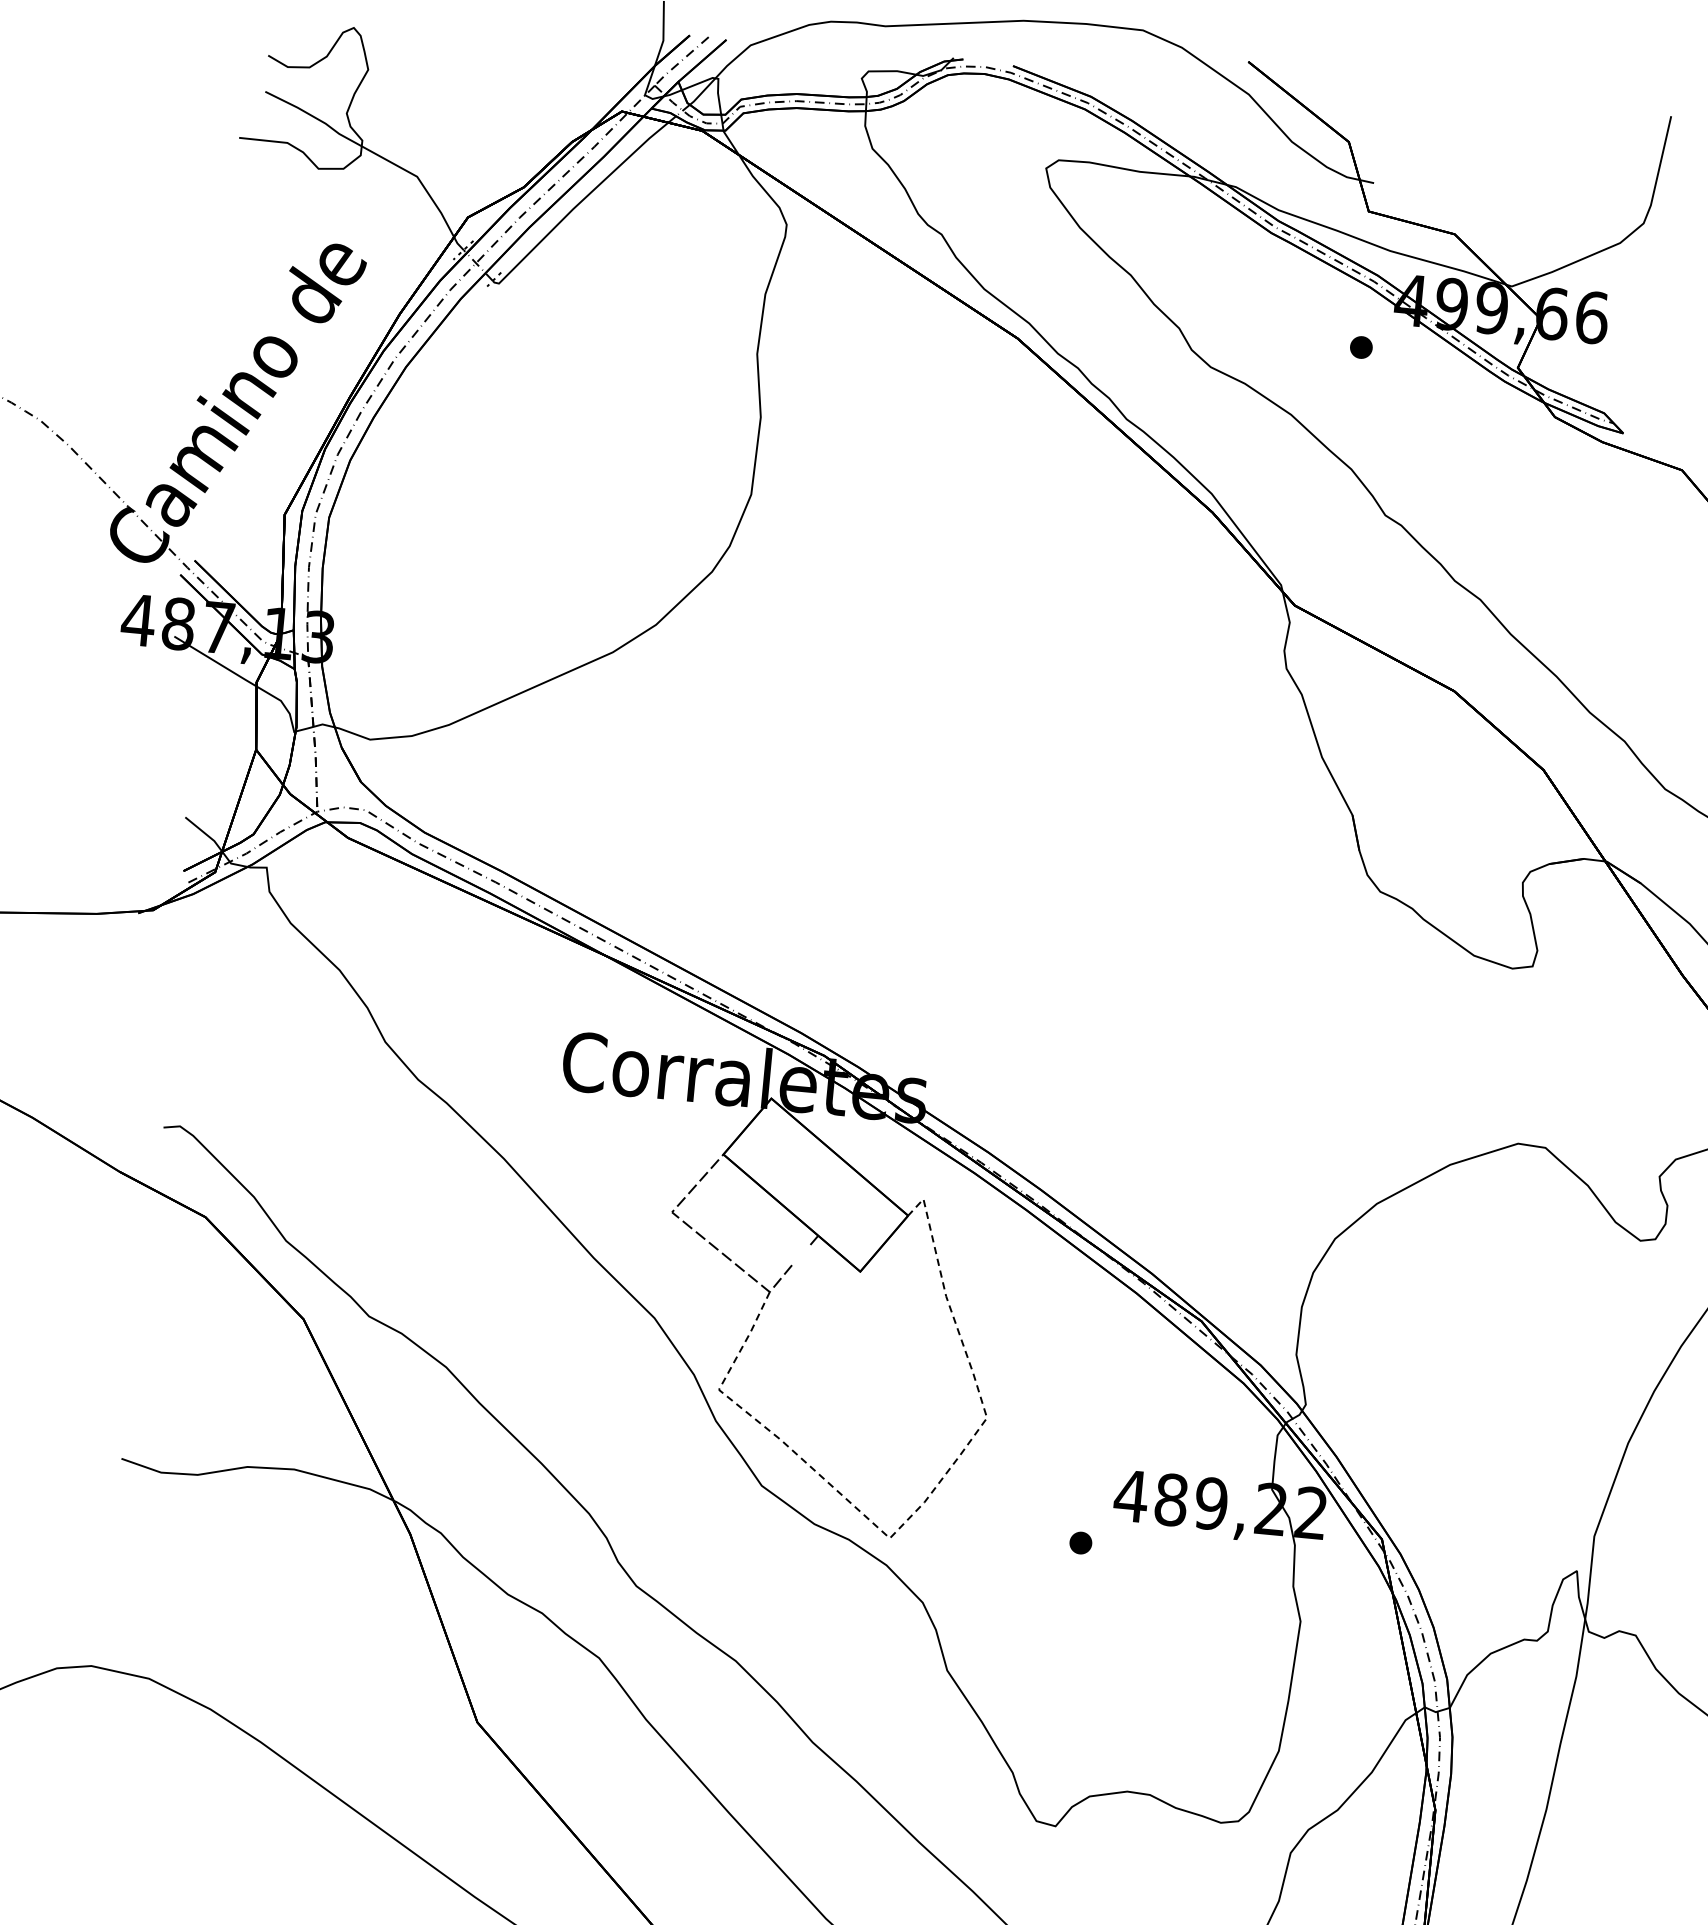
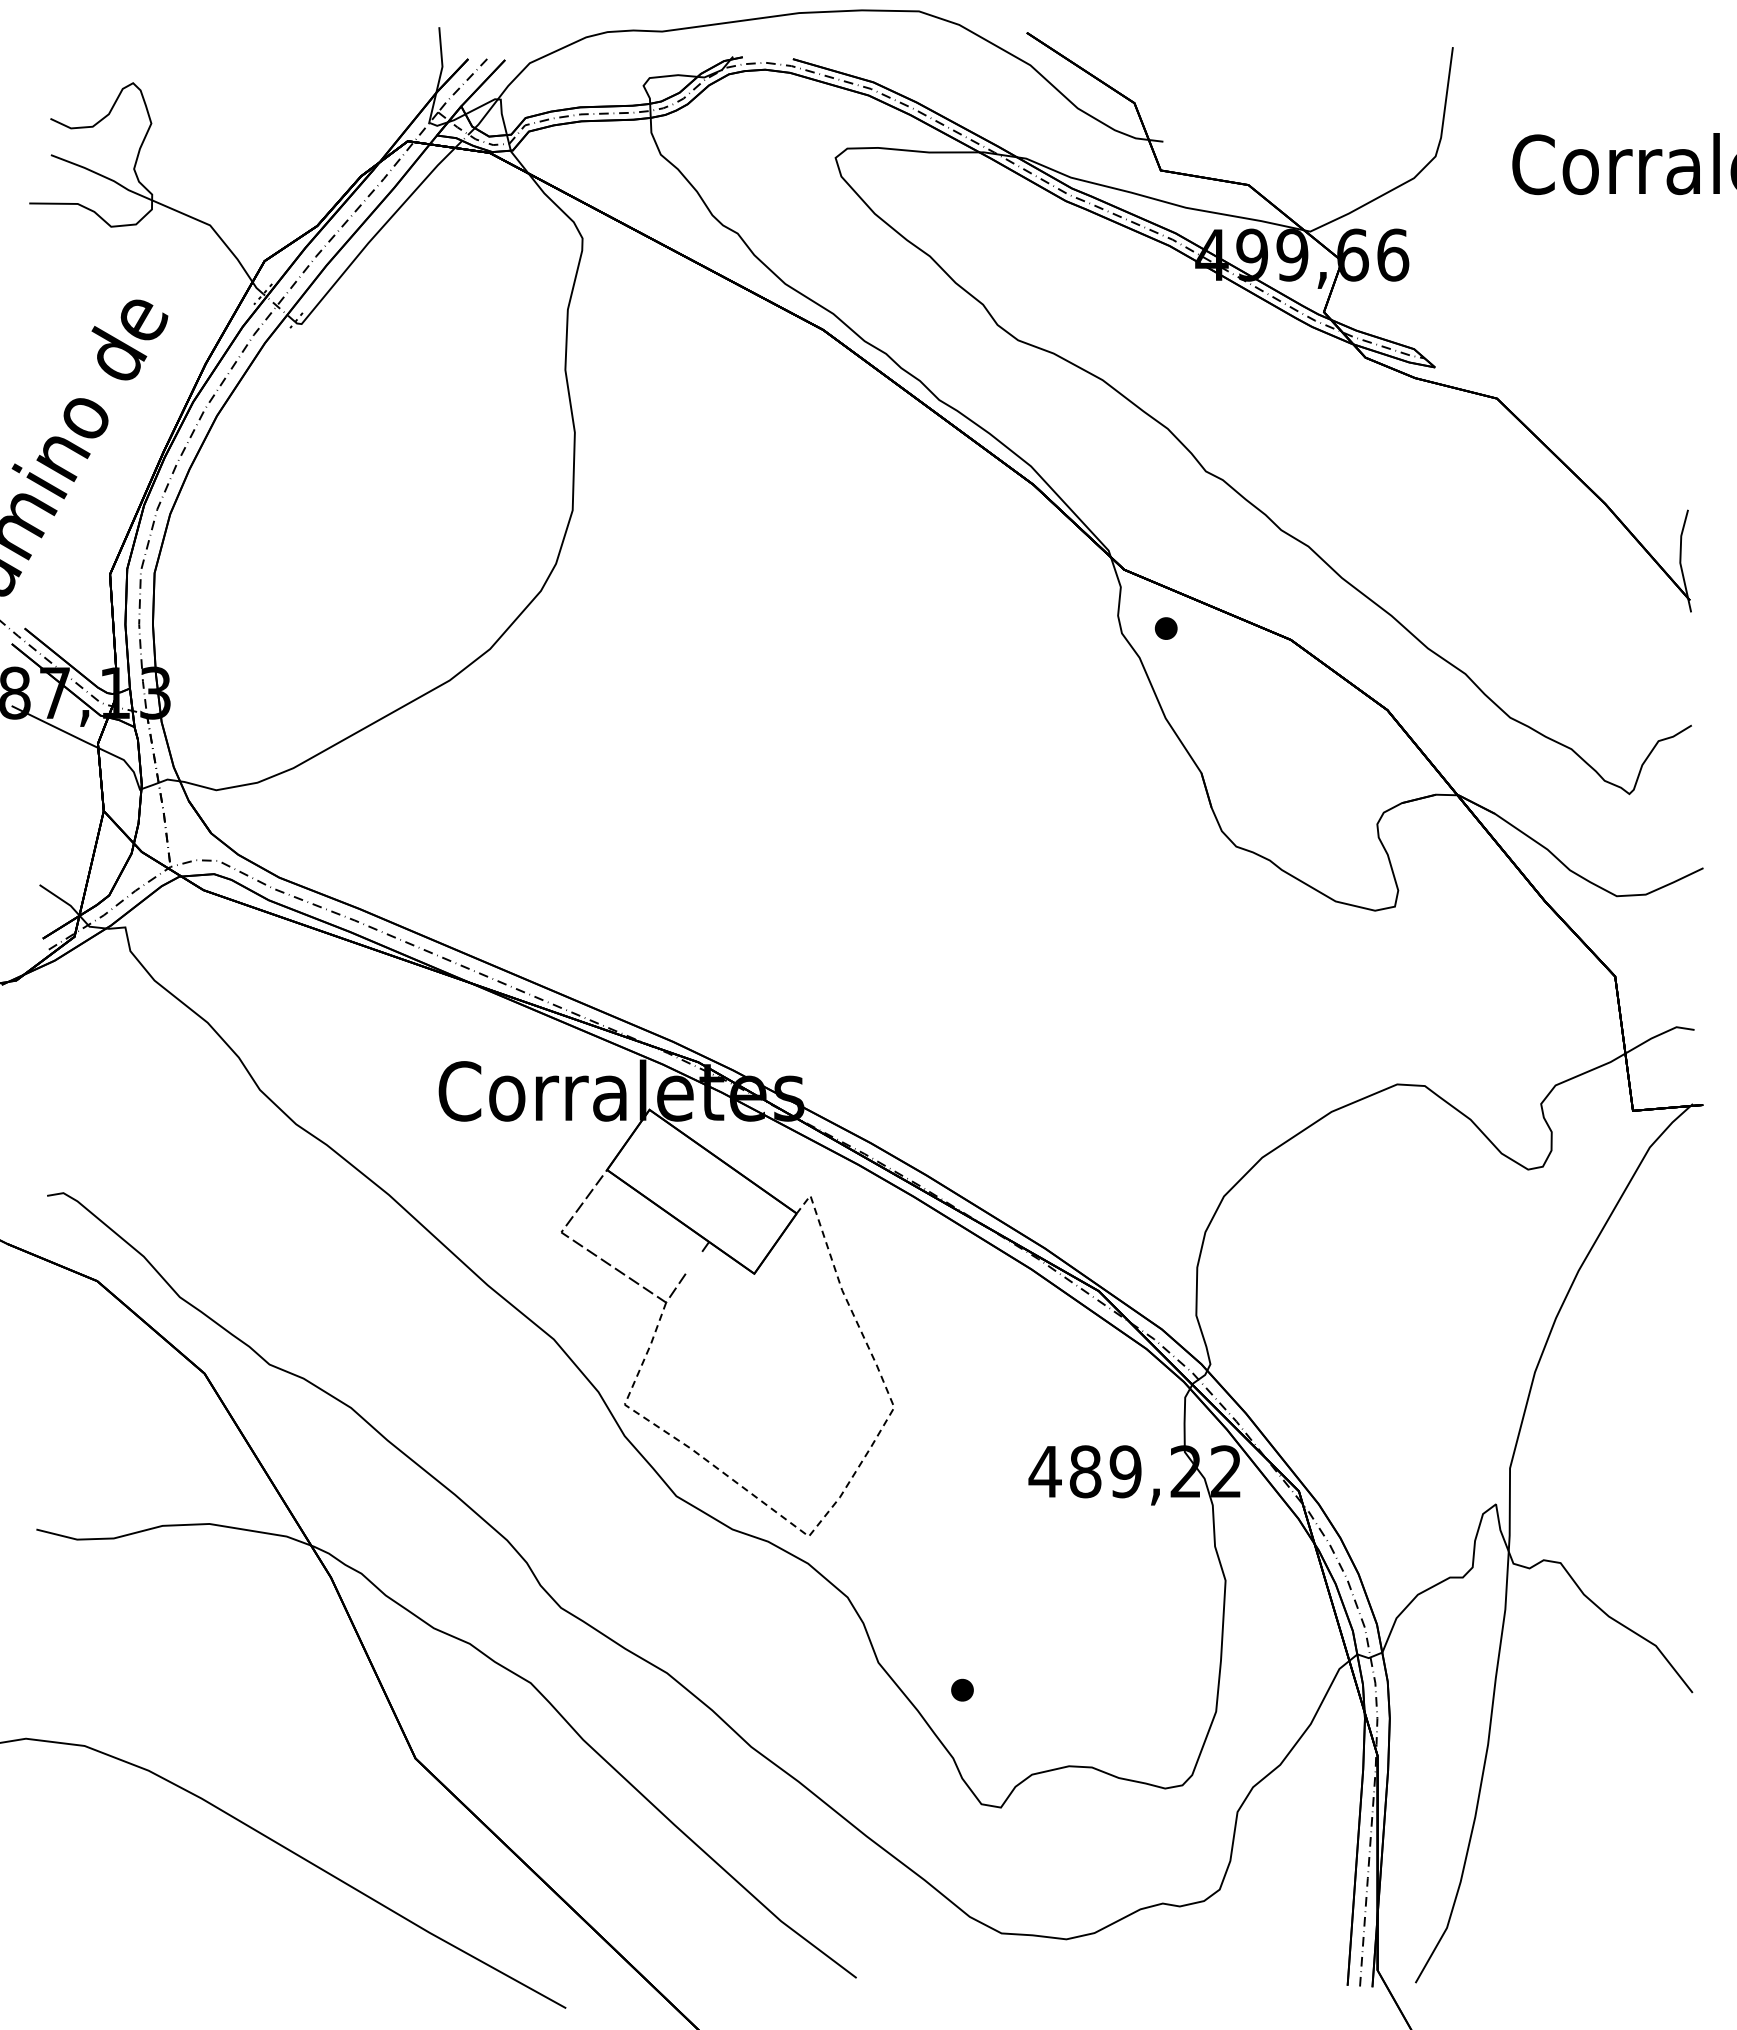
part: (1360, 347) -> (1165, 628), moved
part: (1080, 1542) -> (962, 1689), moved

